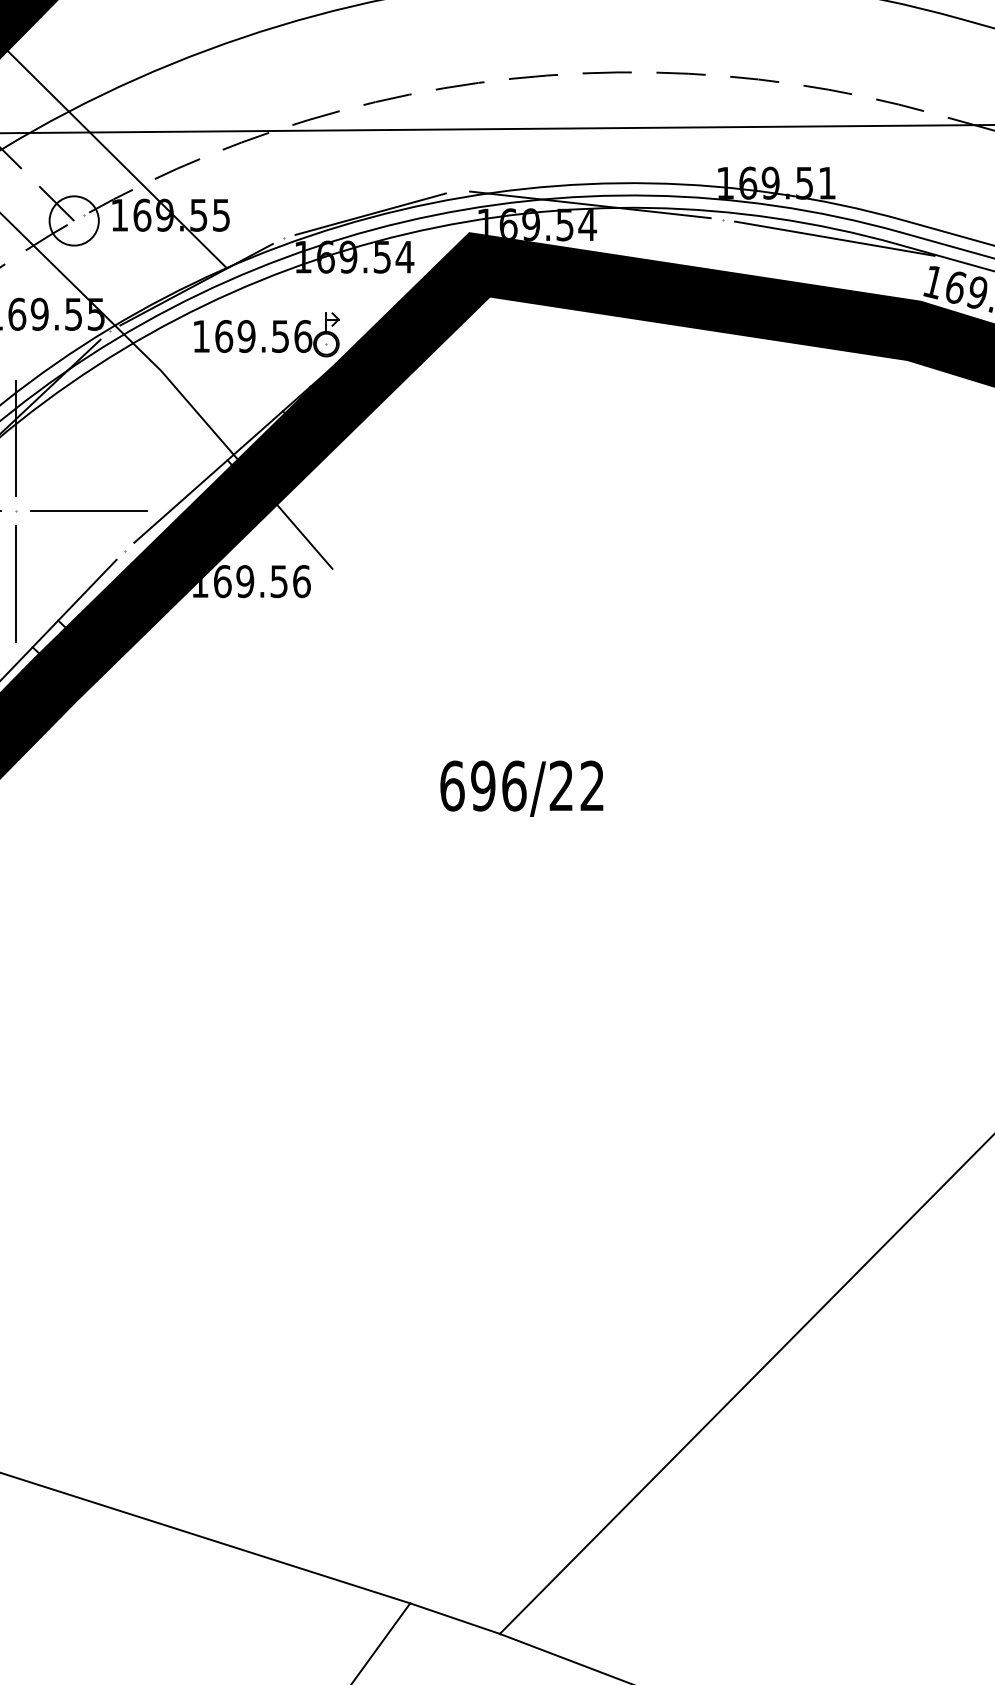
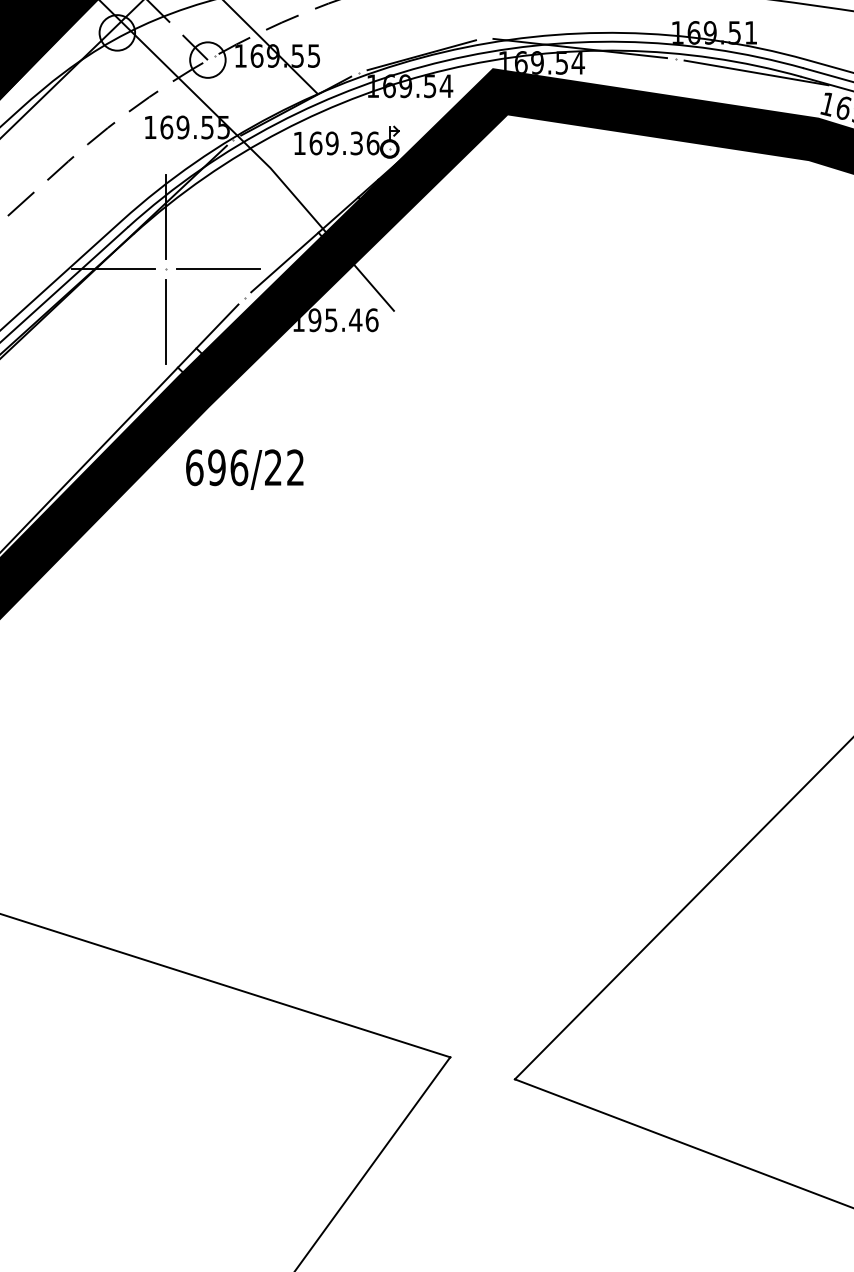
text: (280, 335) -> (356, 142), 169.56 -> 169.36
text: (251, 581) -> (335, 320), 169.56 -> 195.46
text: (521, 788) -> (244, 469), moved
line: (454, 1618) -> (482, 1068), removed

